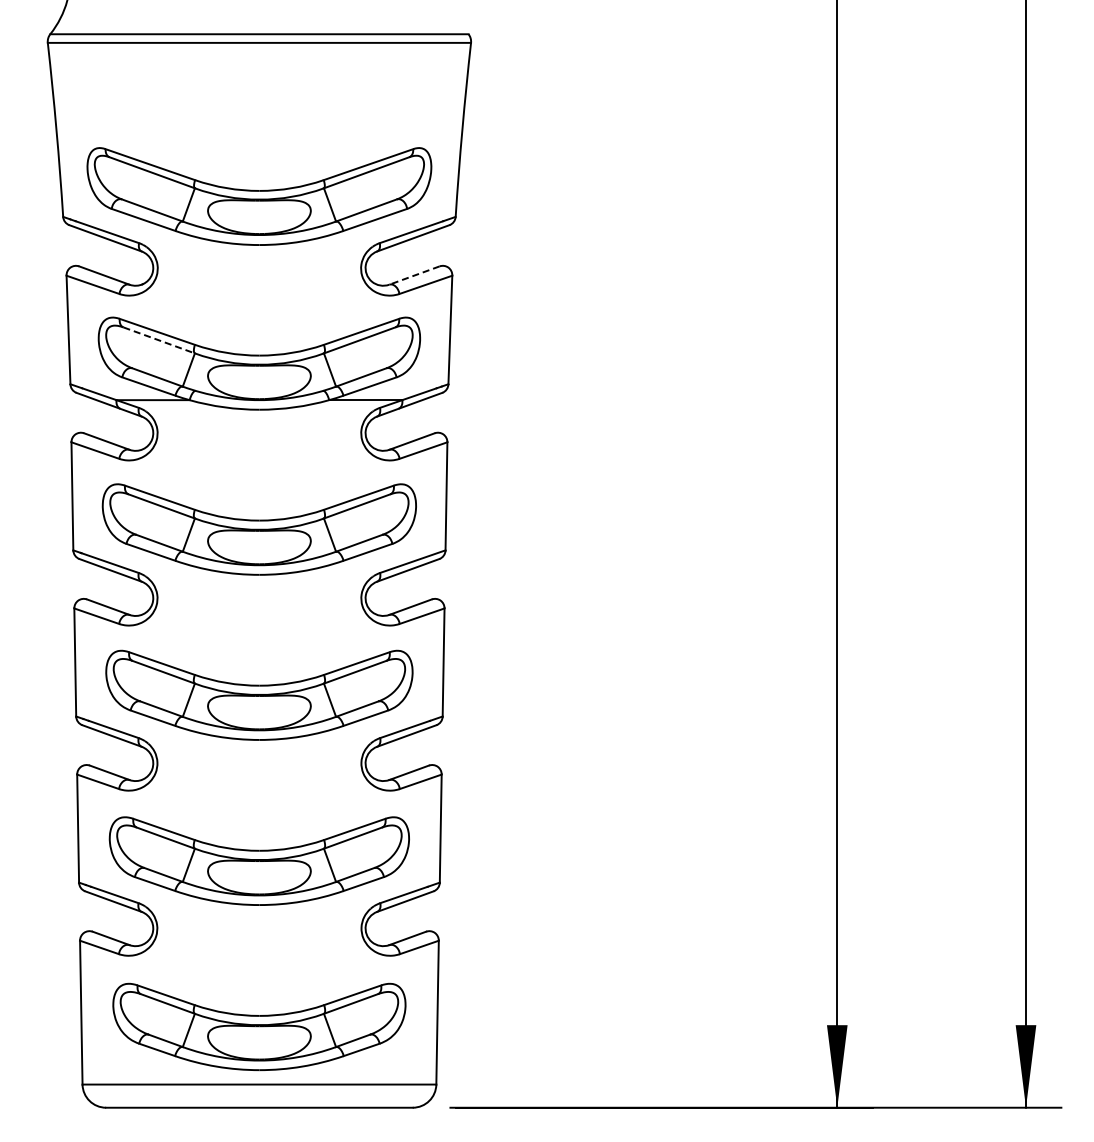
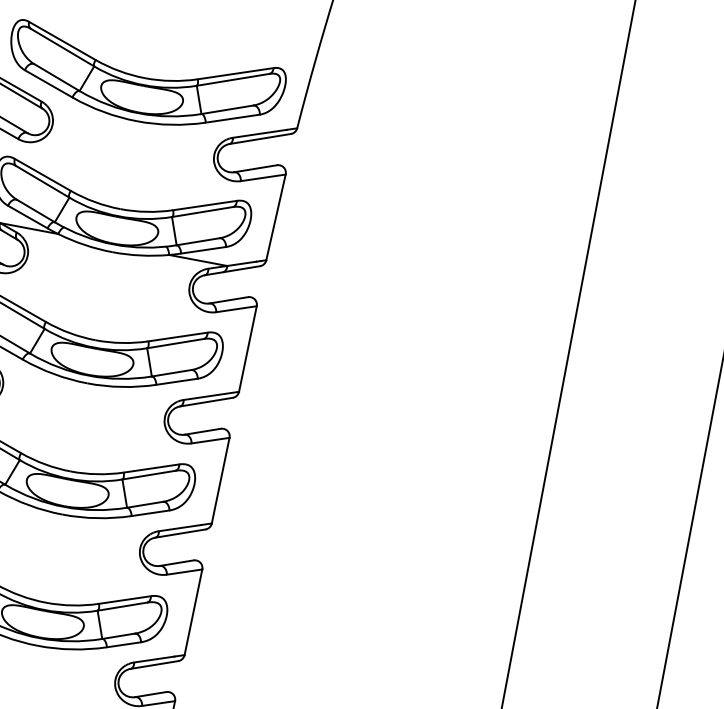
line: (414, 275) -> (255, 168), dashed -> solid
line: (159, 340) -> (43, 182), dashed -> solid

